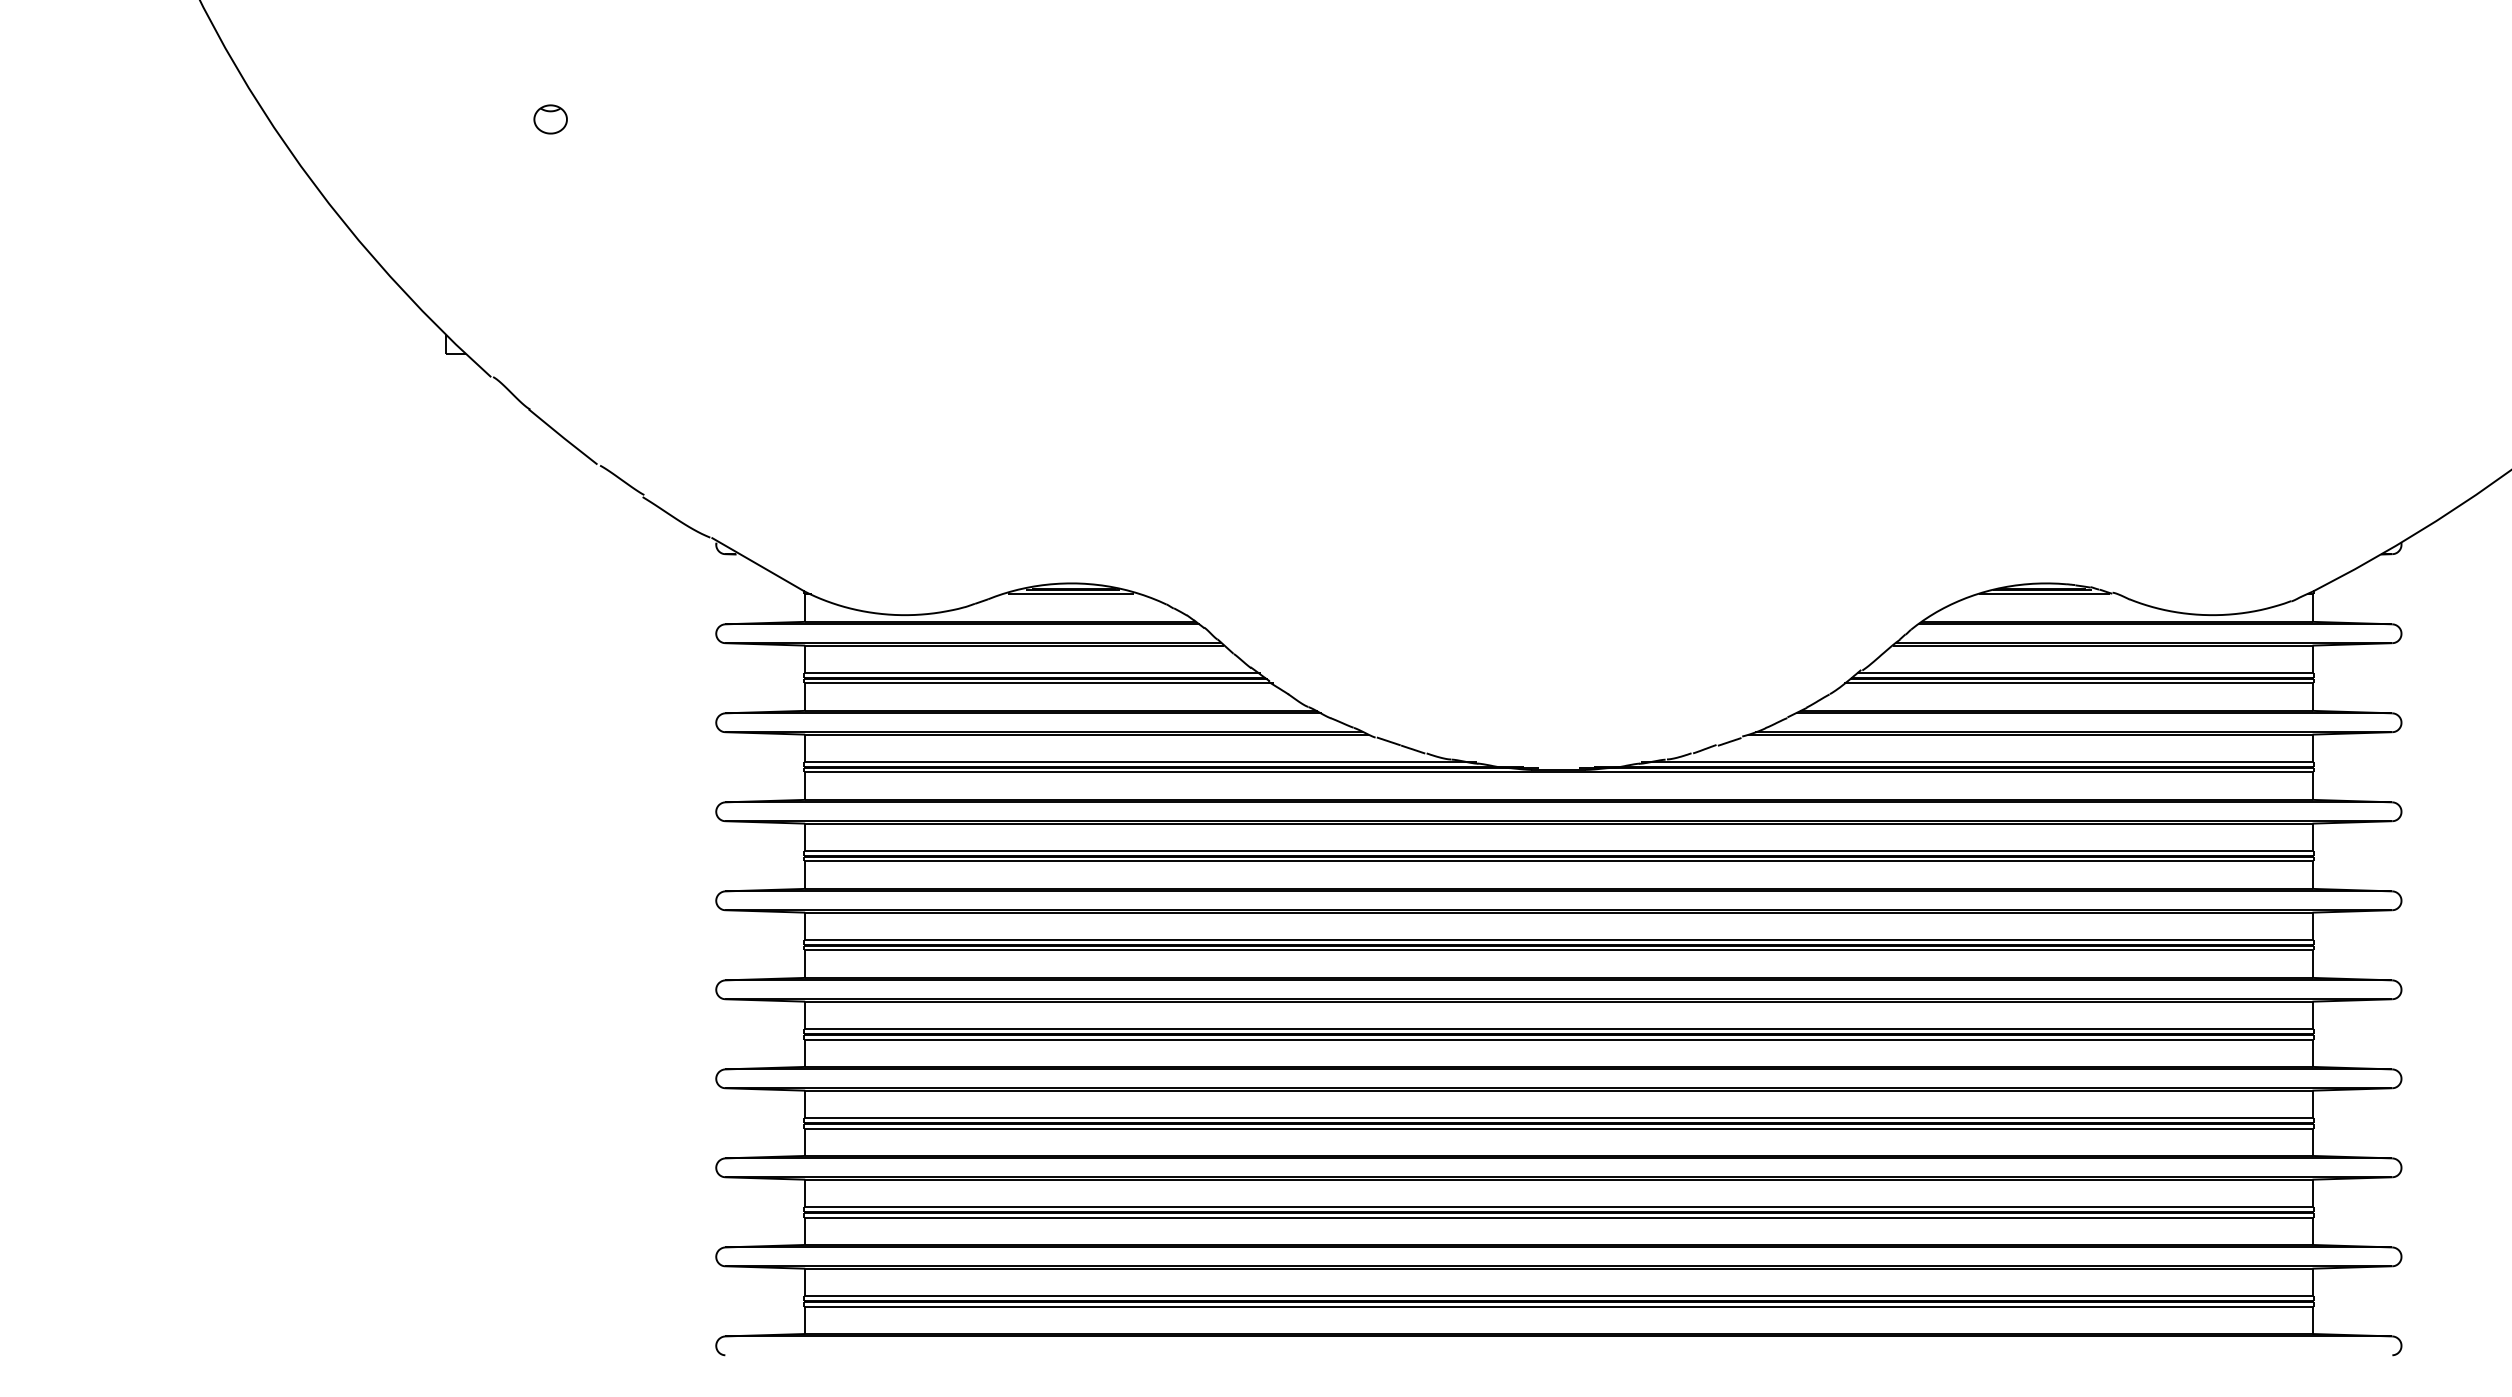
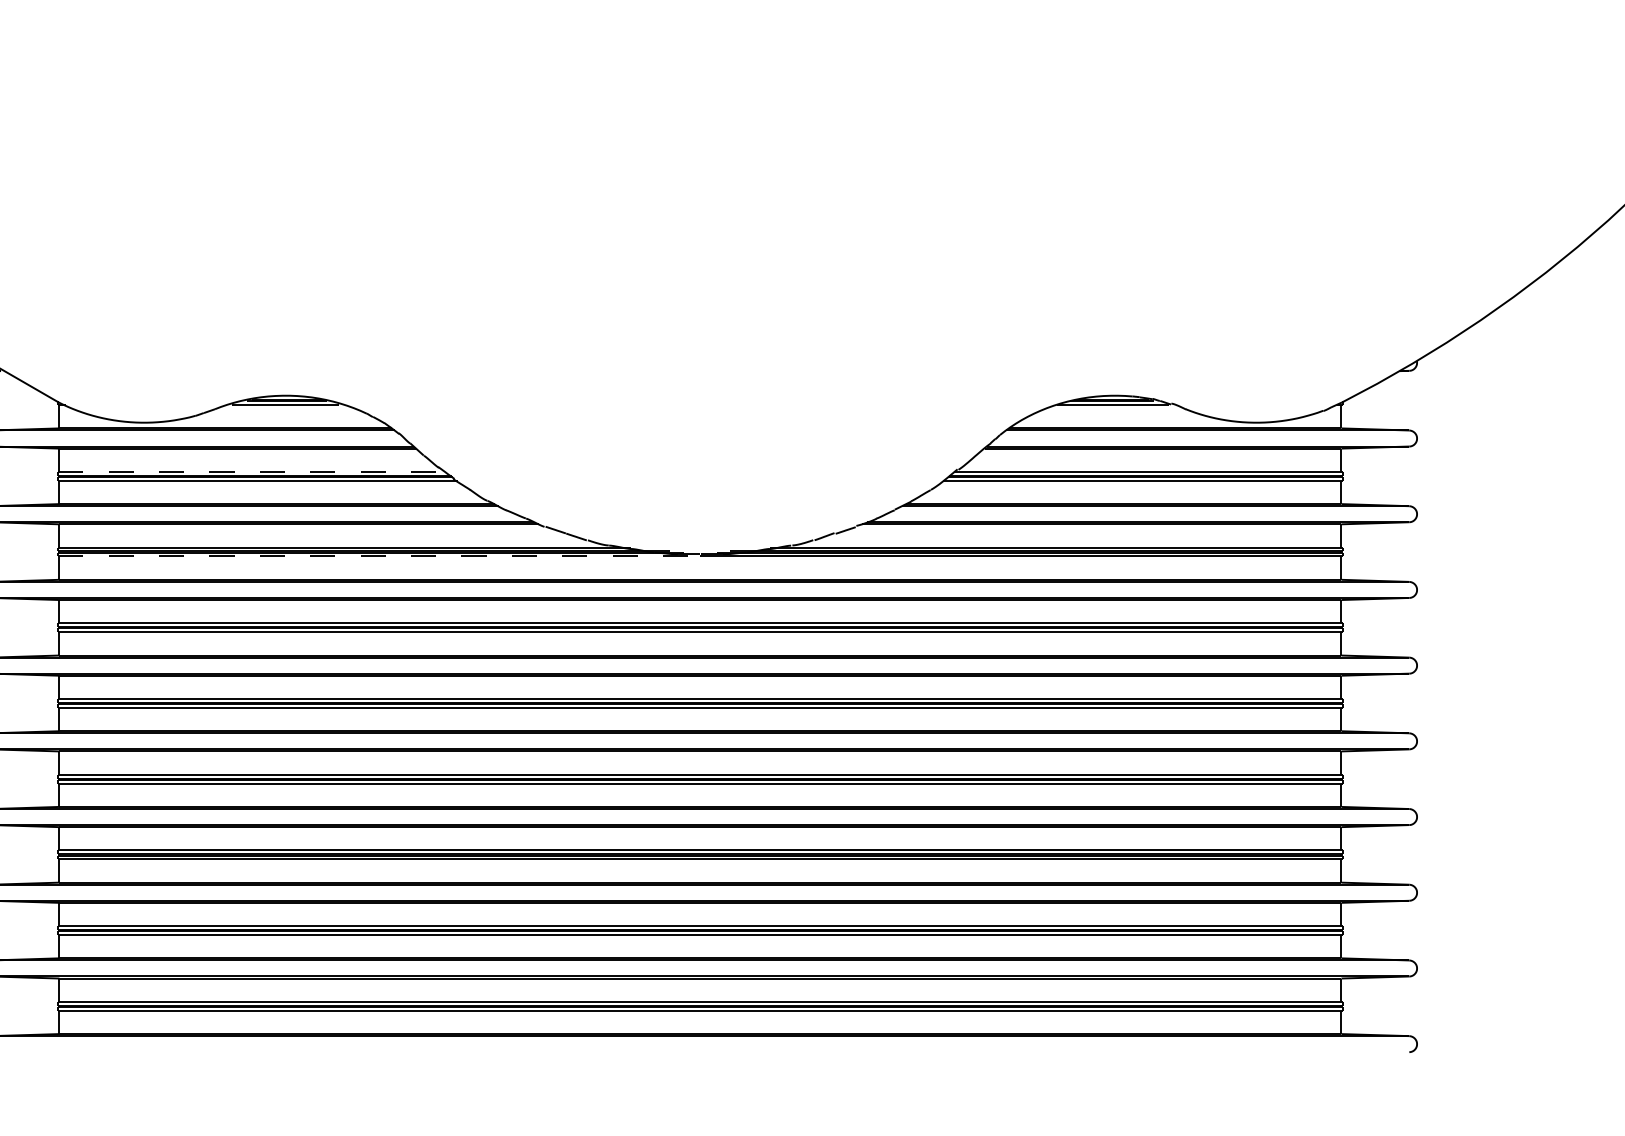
line: (1032, 673) -> (252, 472), solid -> dashed
line: (1181, 772) -> (379, 556), solid -> dashed

